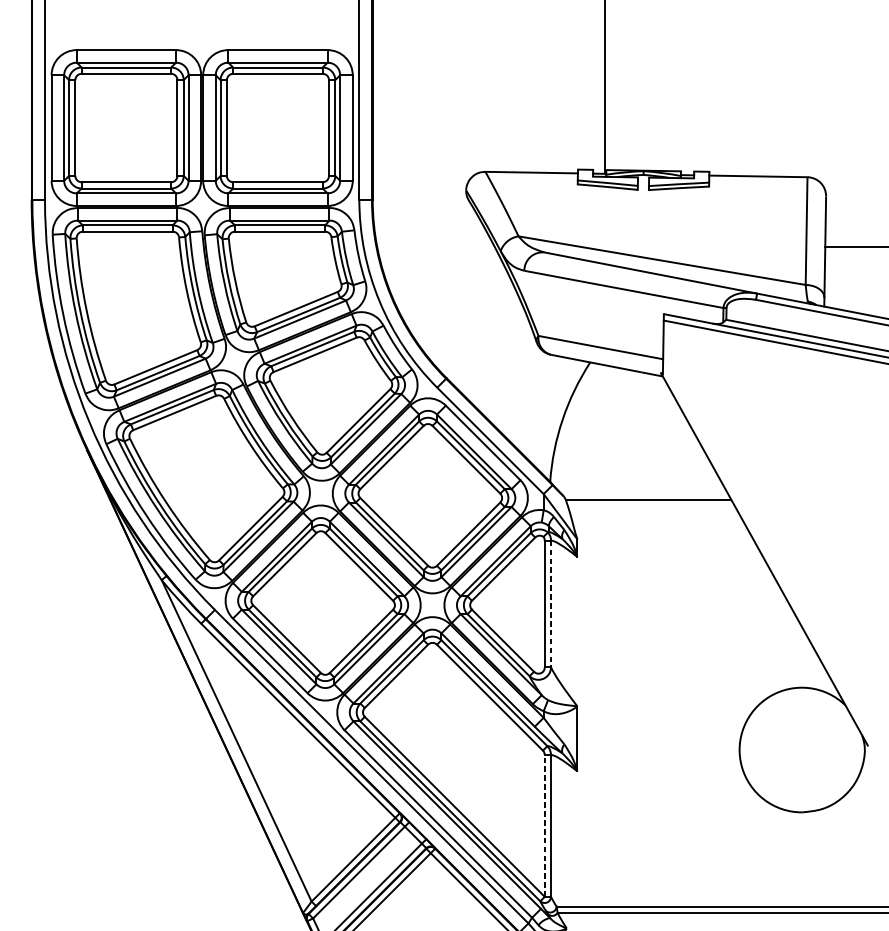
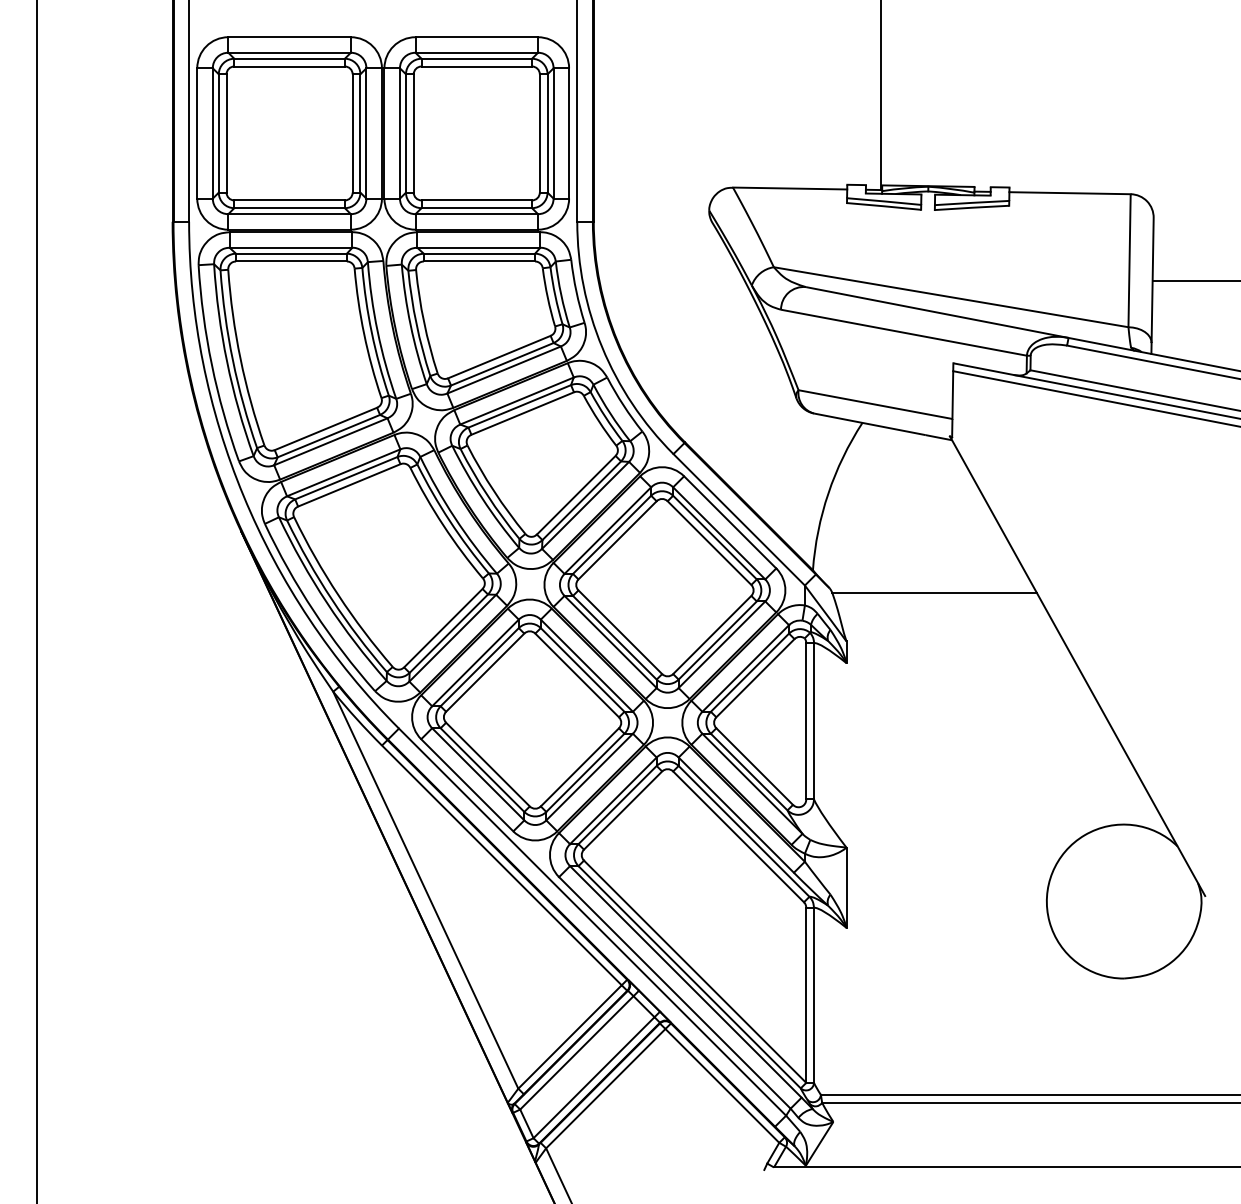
line: (551, 604) -> (814, 721), dashed -> solid
line: (544, 826) -> (806, 995), dashed -> solid

